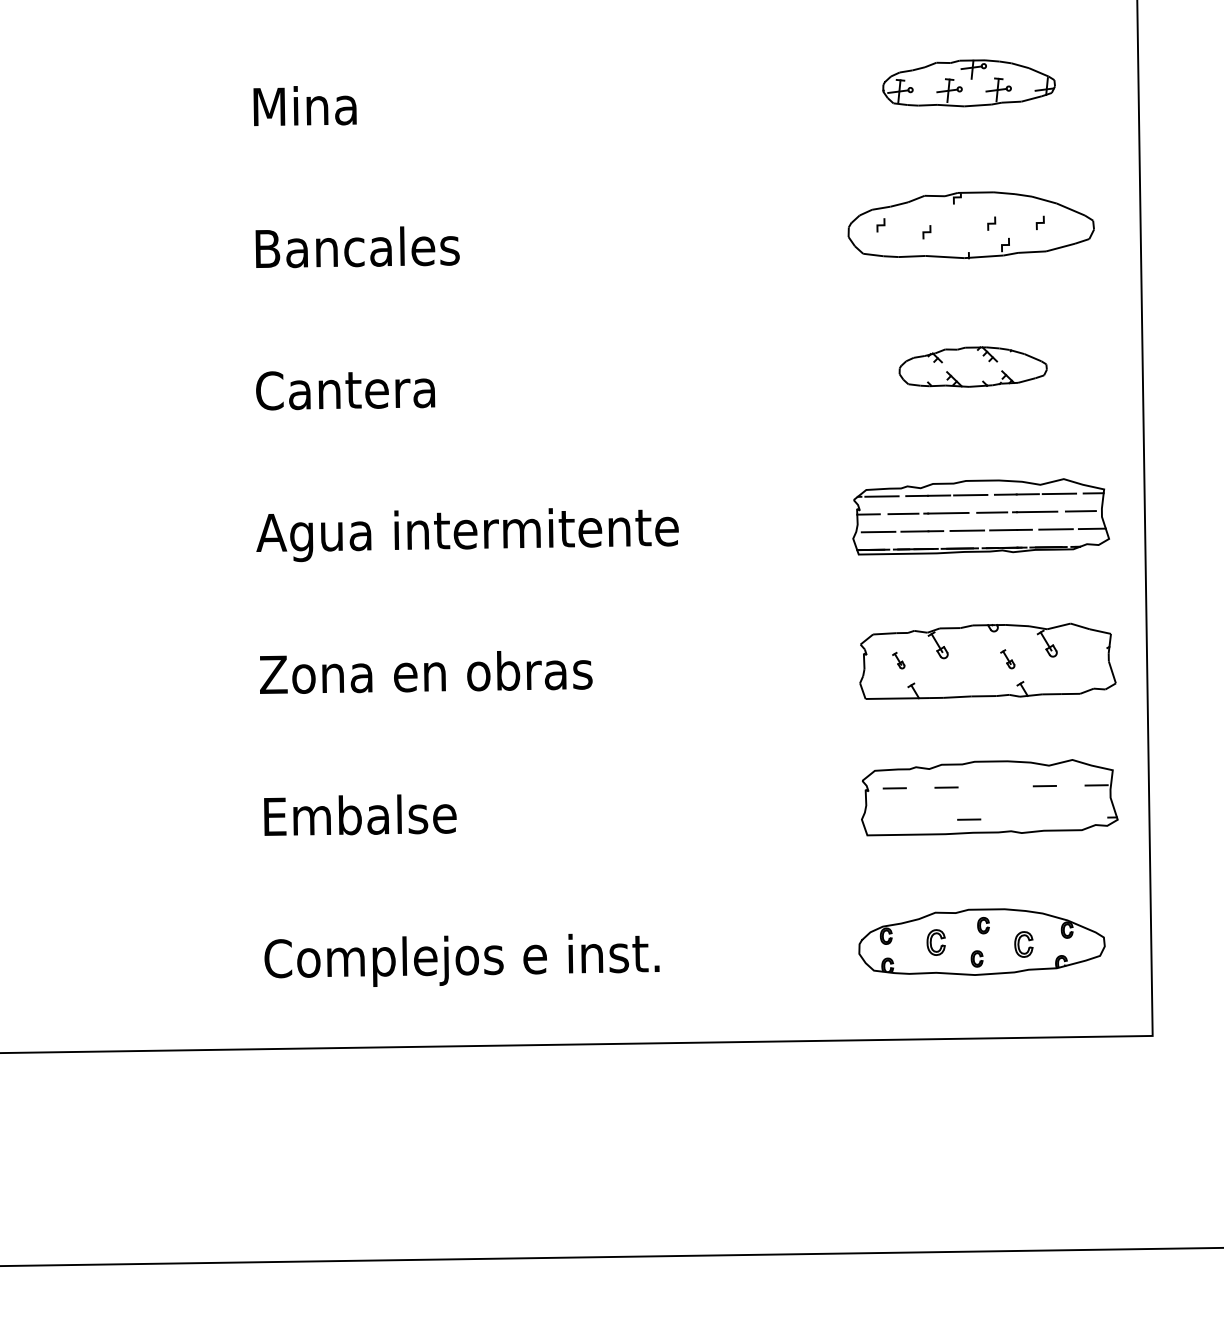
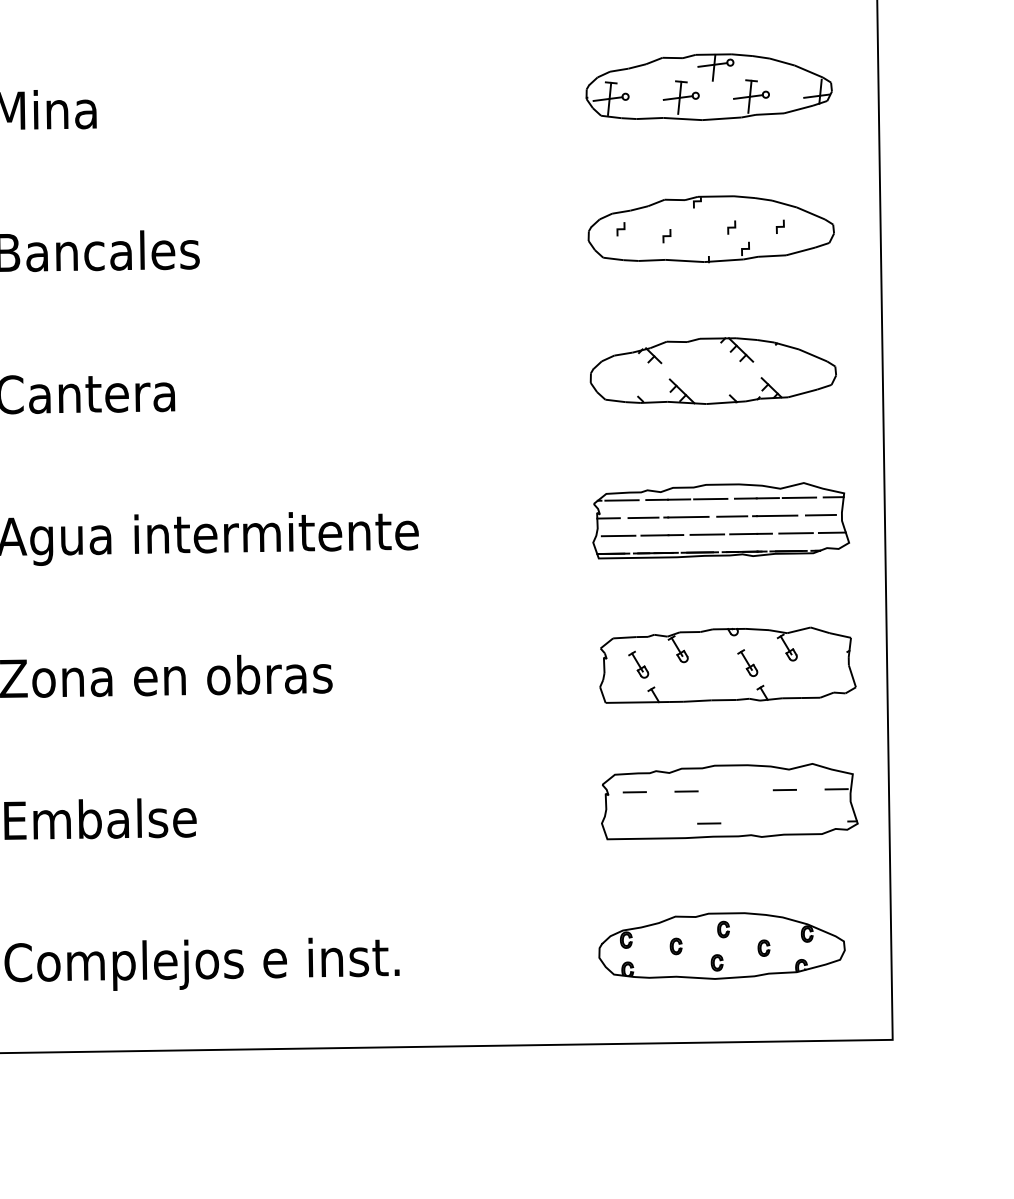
part: (968, 83) -> (708, 87), size x1.43
part: (972, 366) -> (712, 370), size x1.67
part: (1007, 659) -> (747, 663), size x1.43
part: (898, 660) -> (638, 664), size x1.67
part: (935, 942) -> (675, 946), size x0.62
part: (1023, 943) -> (763, 947), size x0.62

